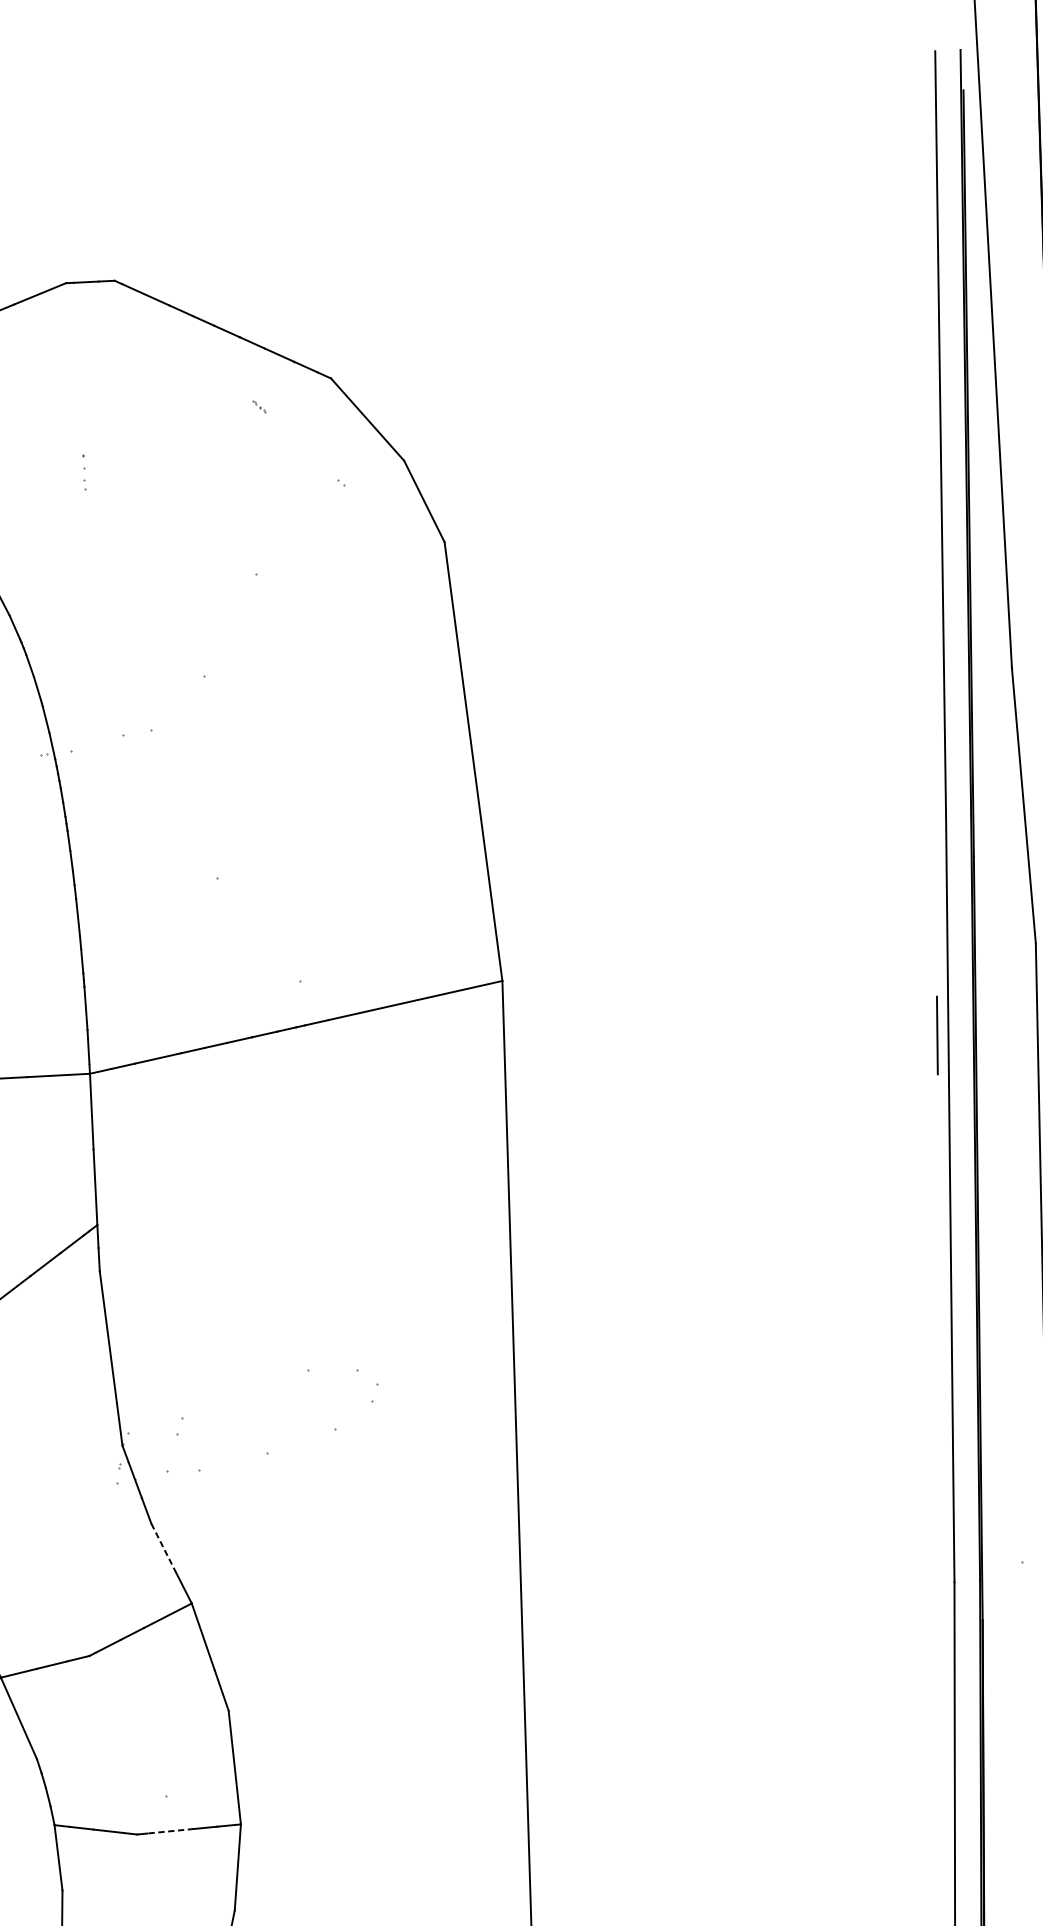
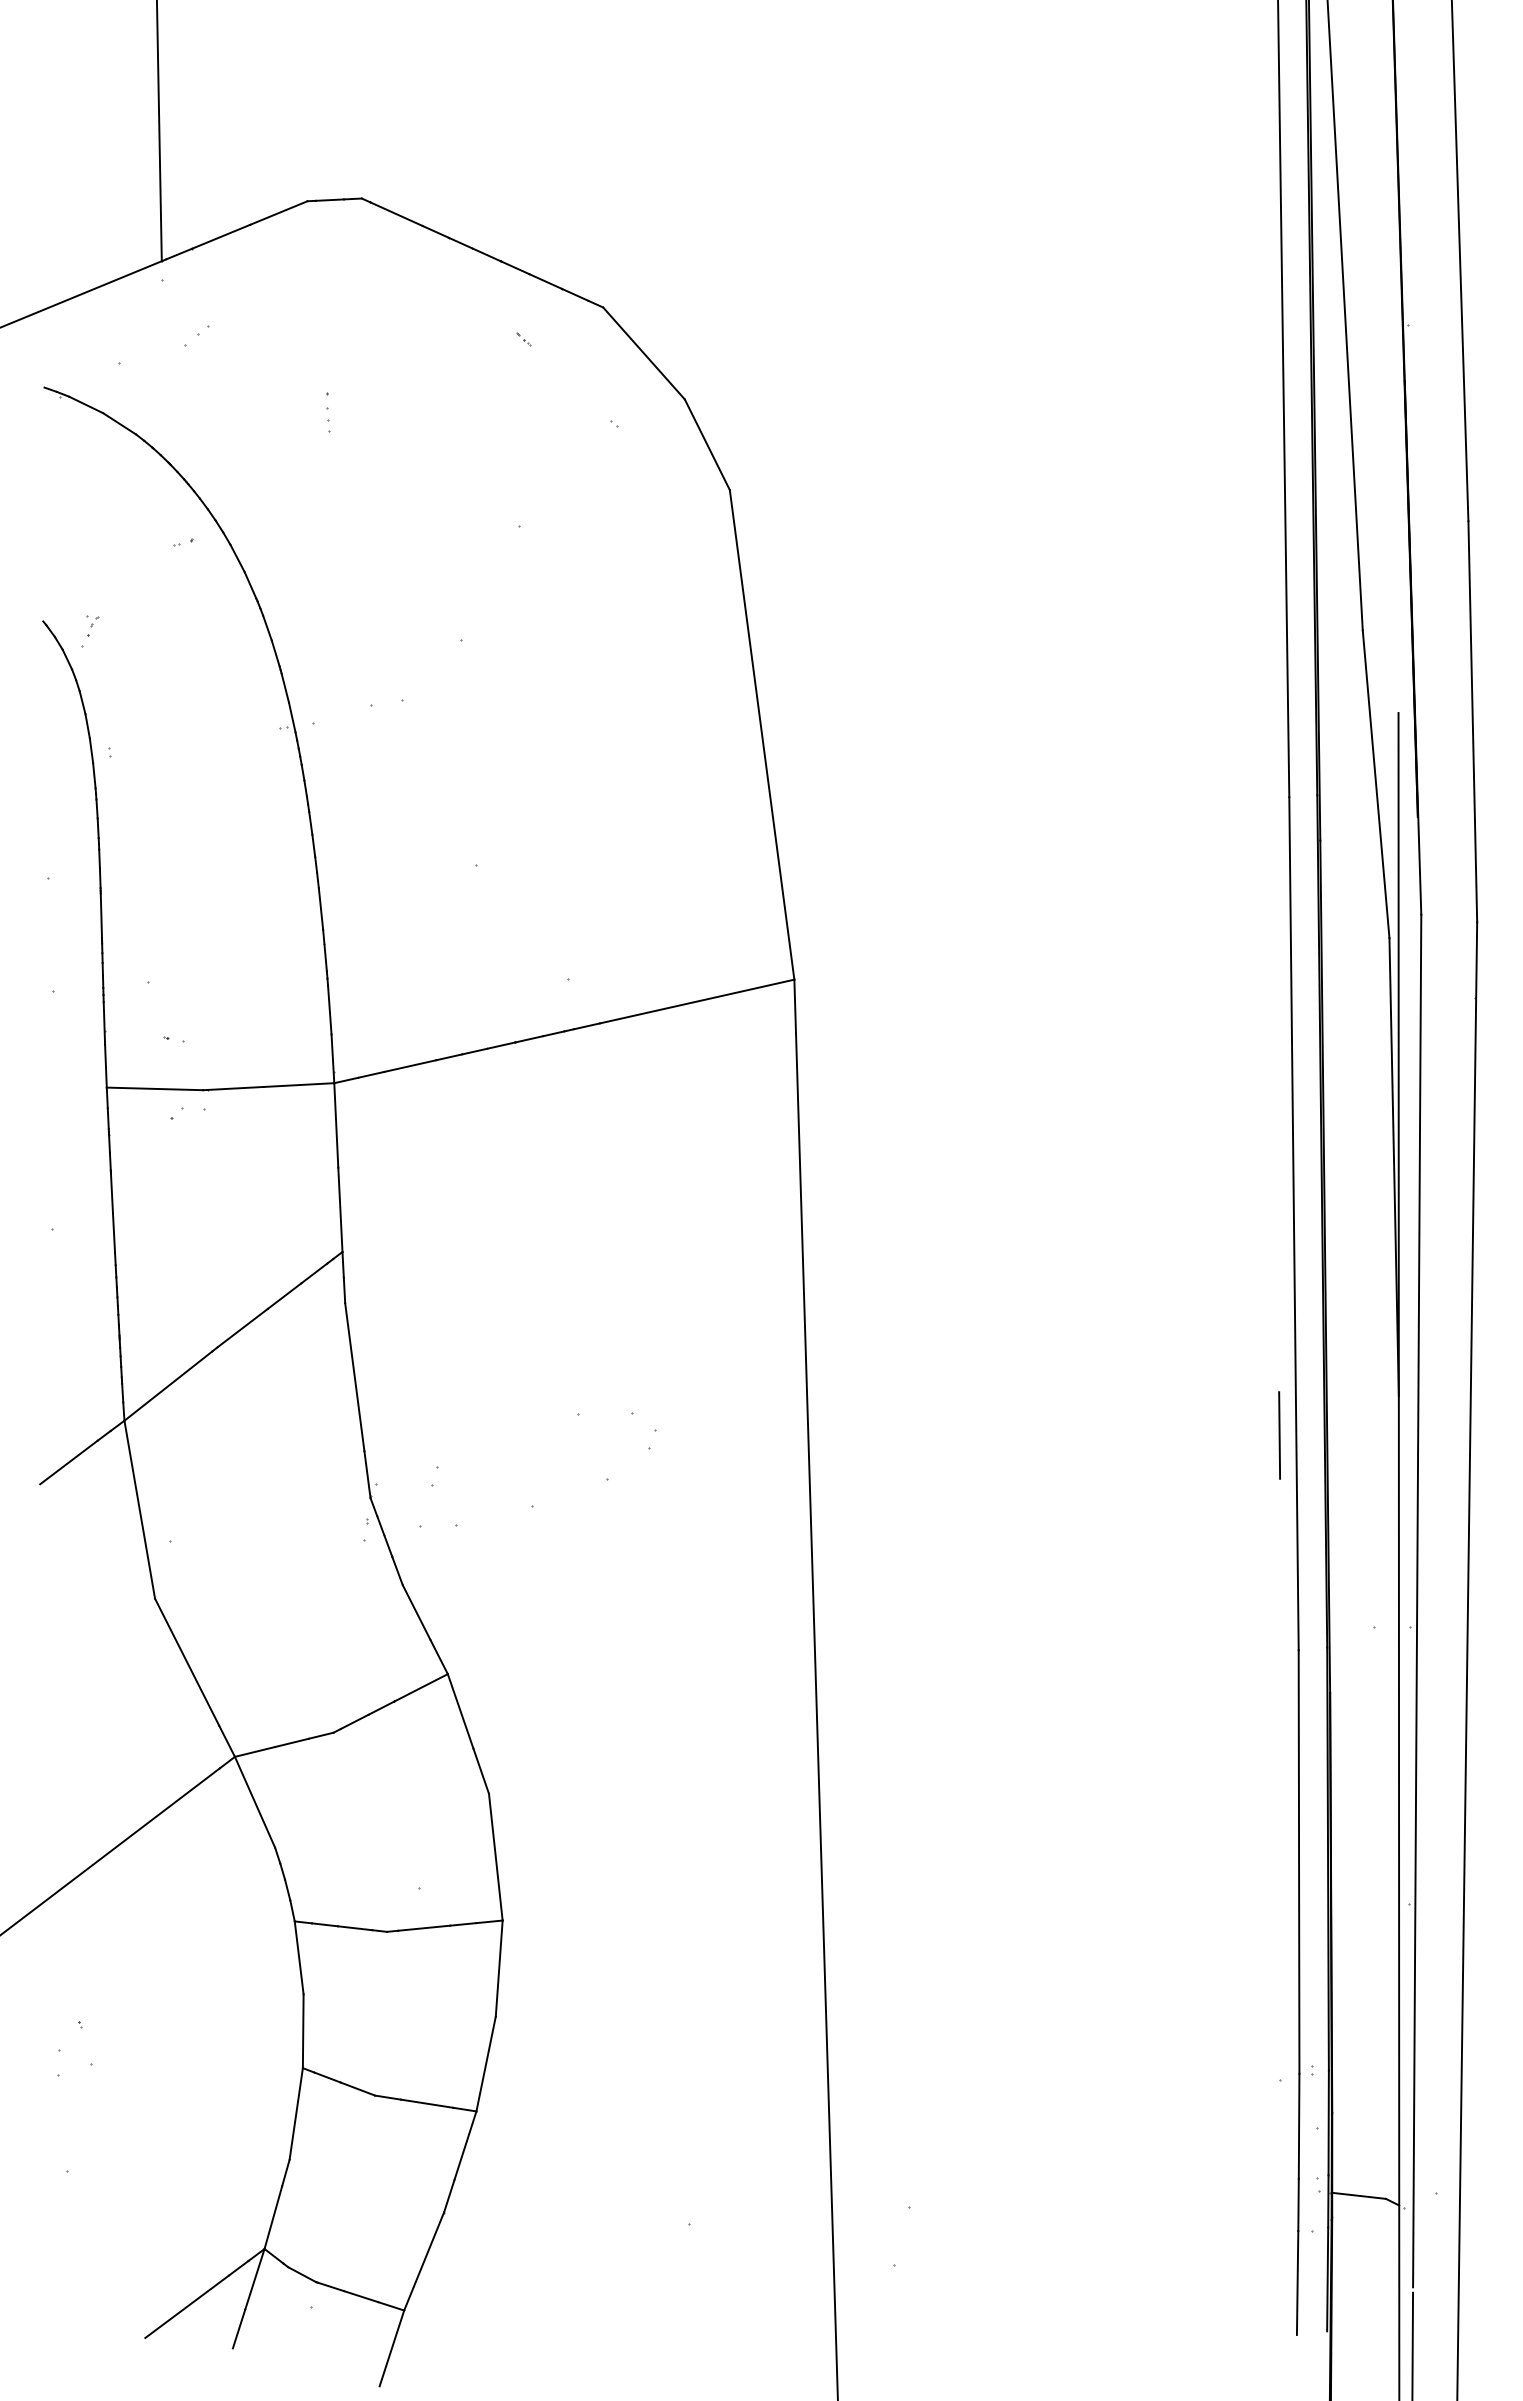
line: (937, 1035) -> (1279, 1435), moved
line: (163, 1548) -> (416, 1612), dashed -> solid
line: (169, 1831) -> (423, 1928), dashed -> solid

